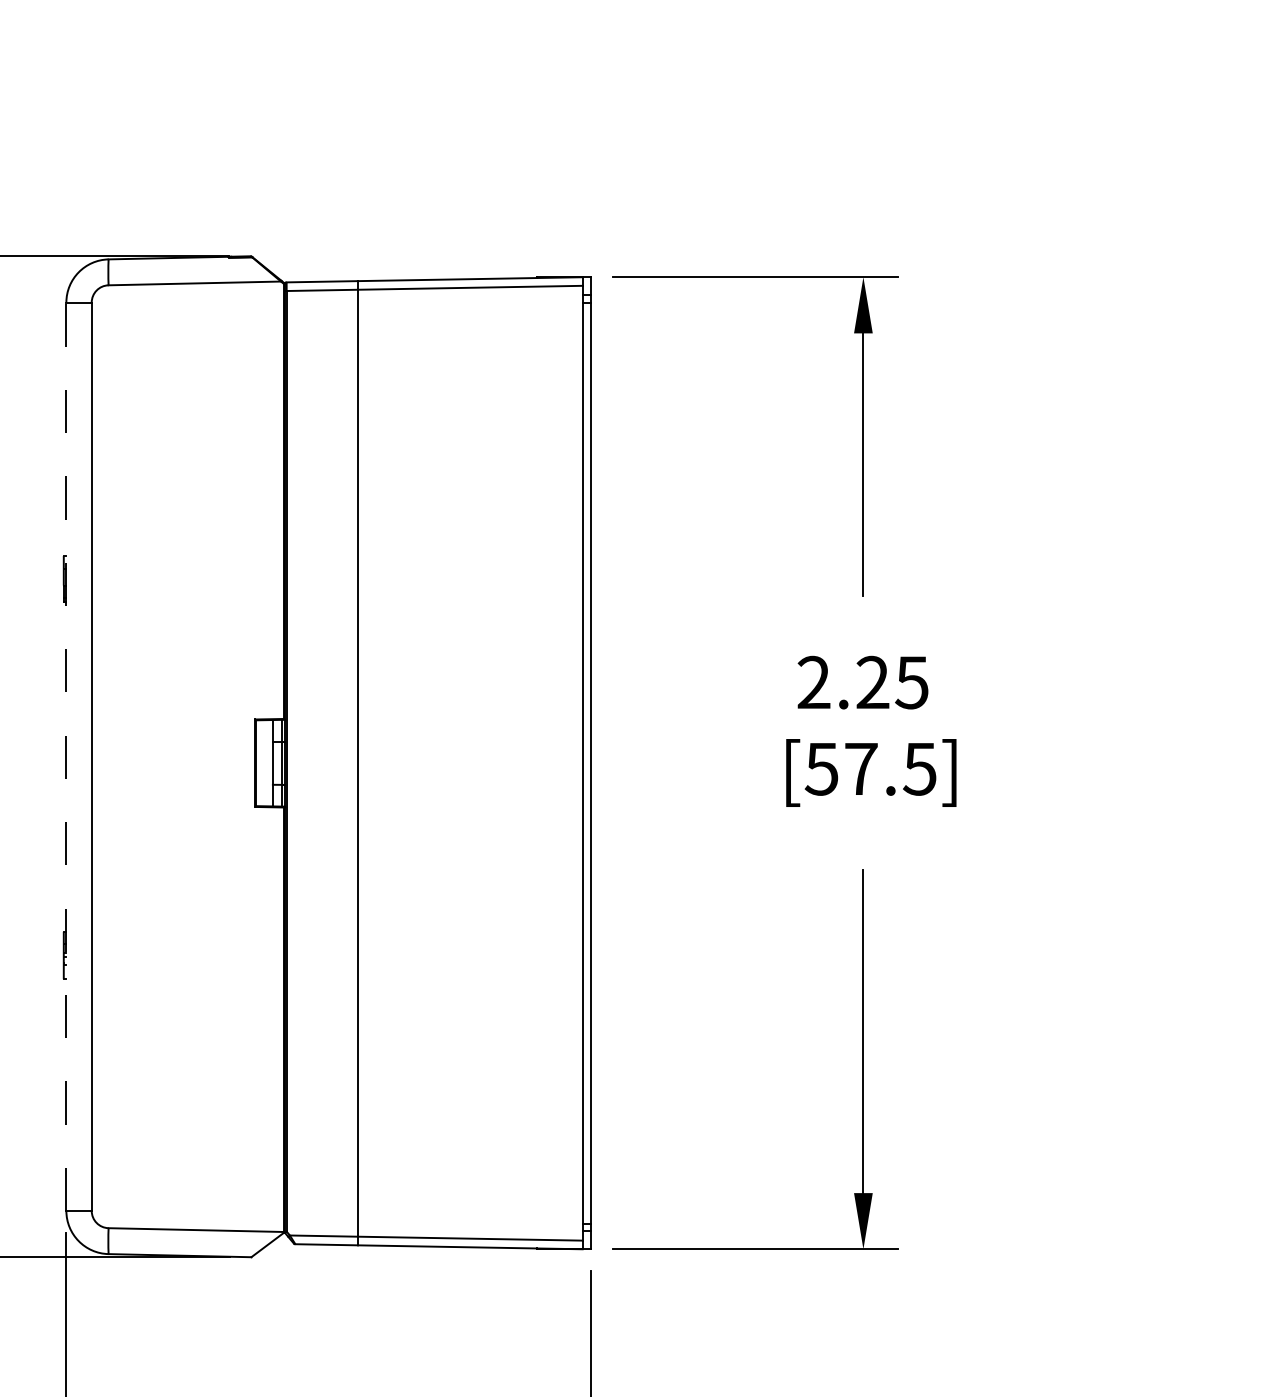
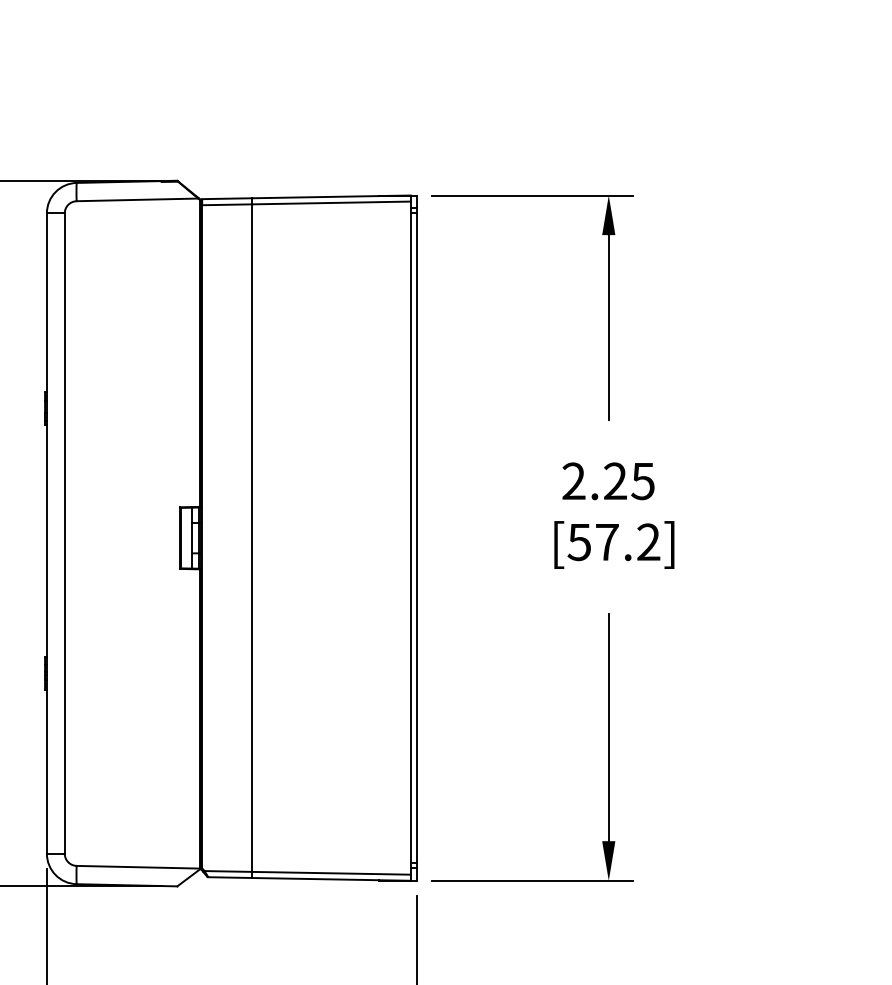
line: (65, 756) -> (46, 533), dashed -> solid
text: (919, 769) -> (648, 542), [57.5] -> [57.2]

